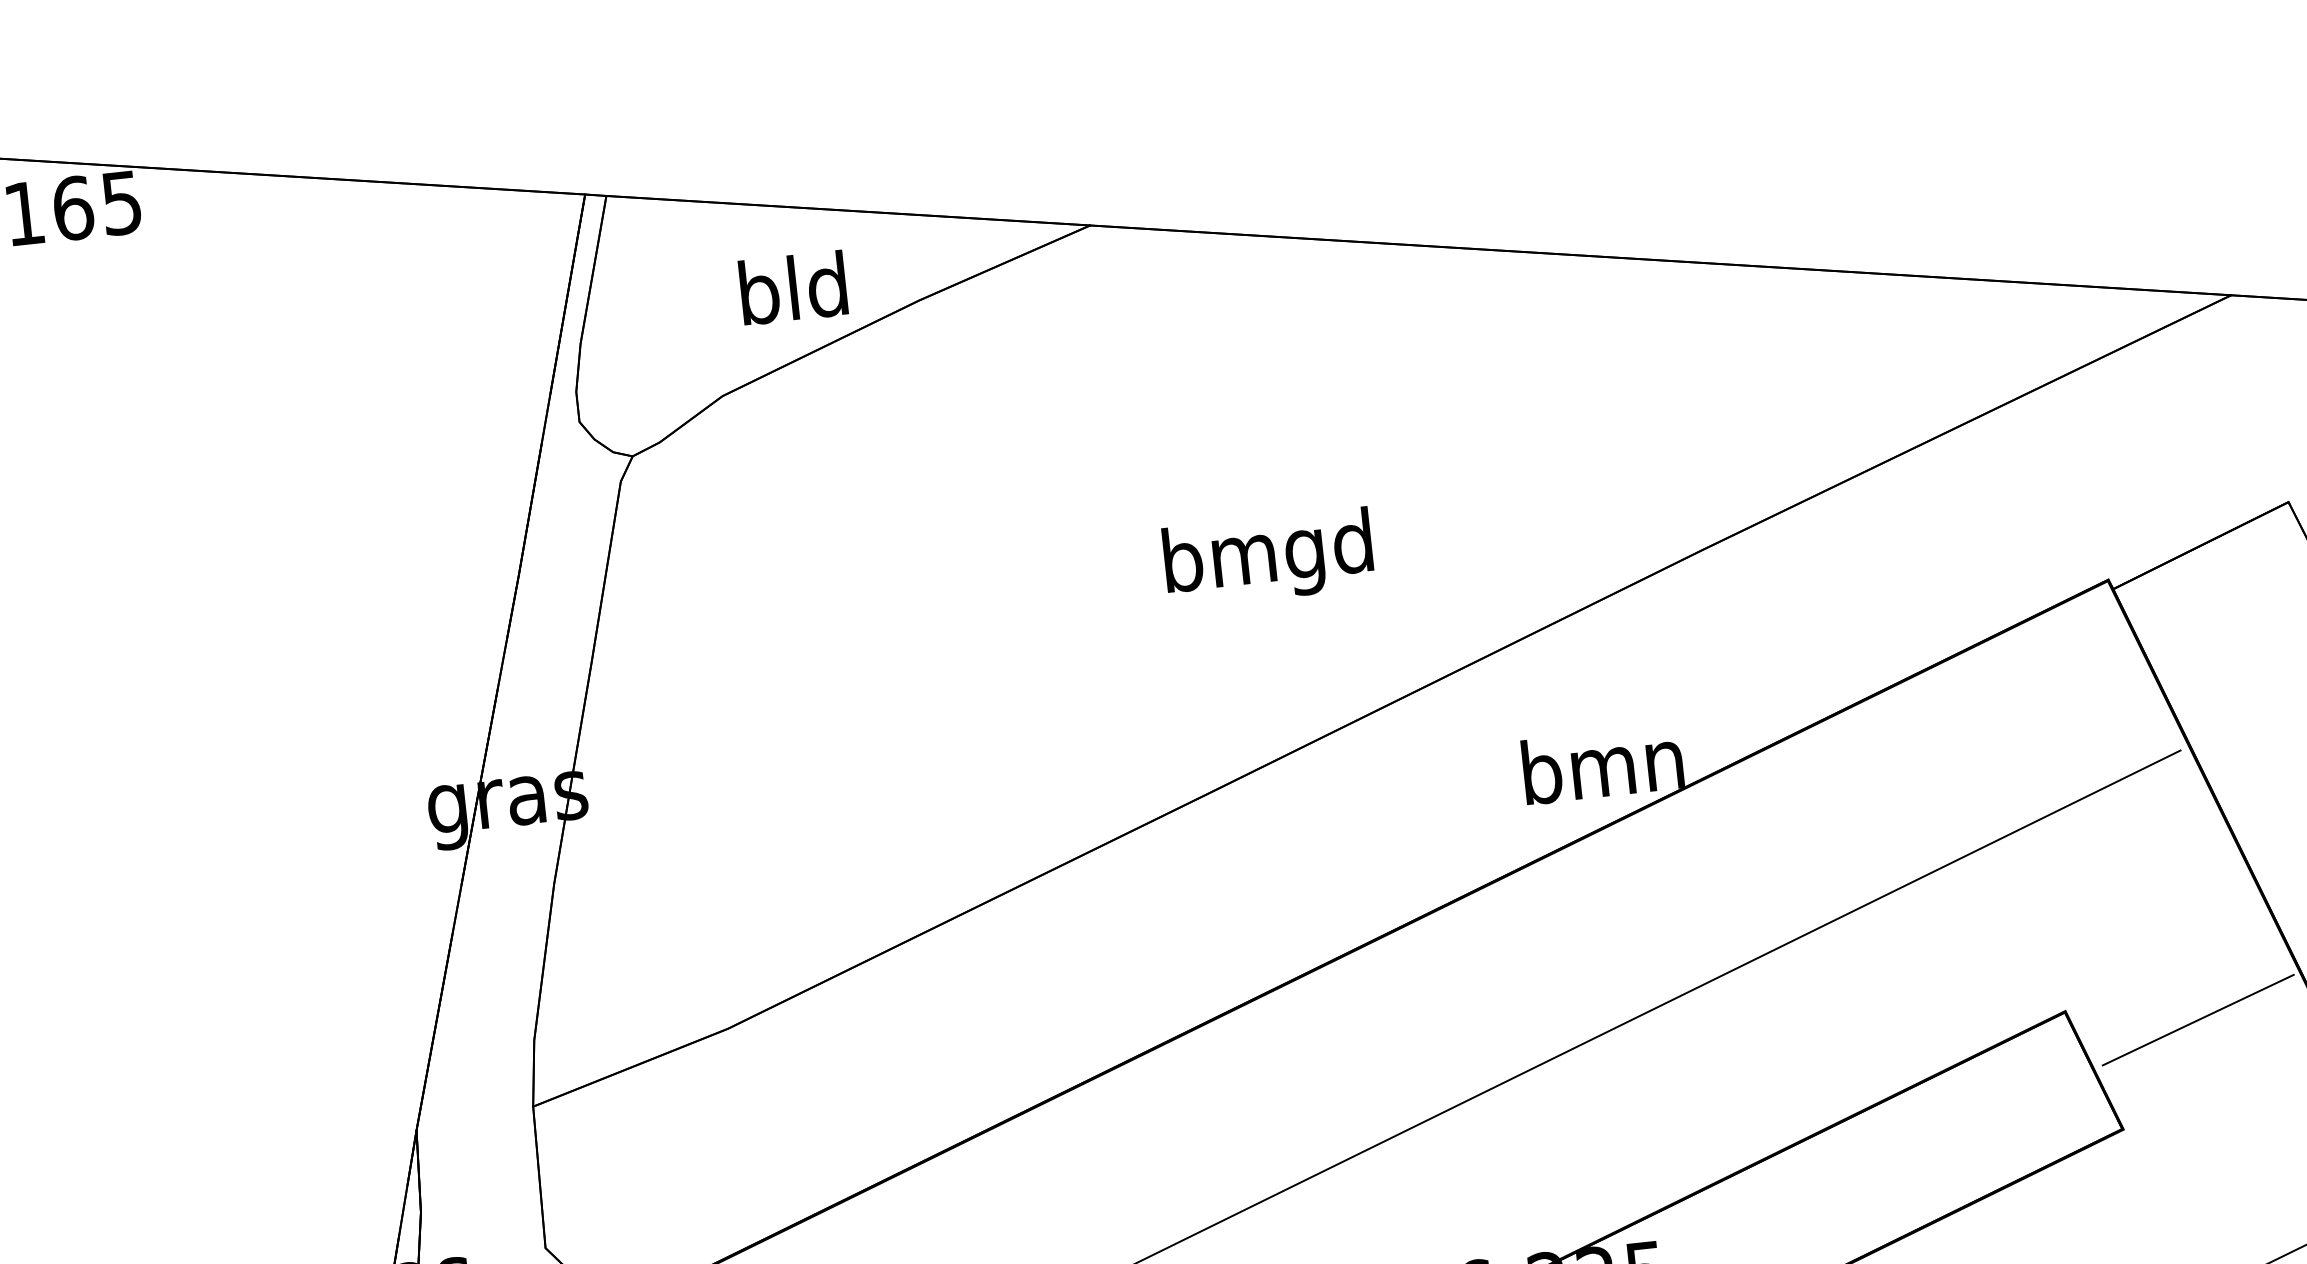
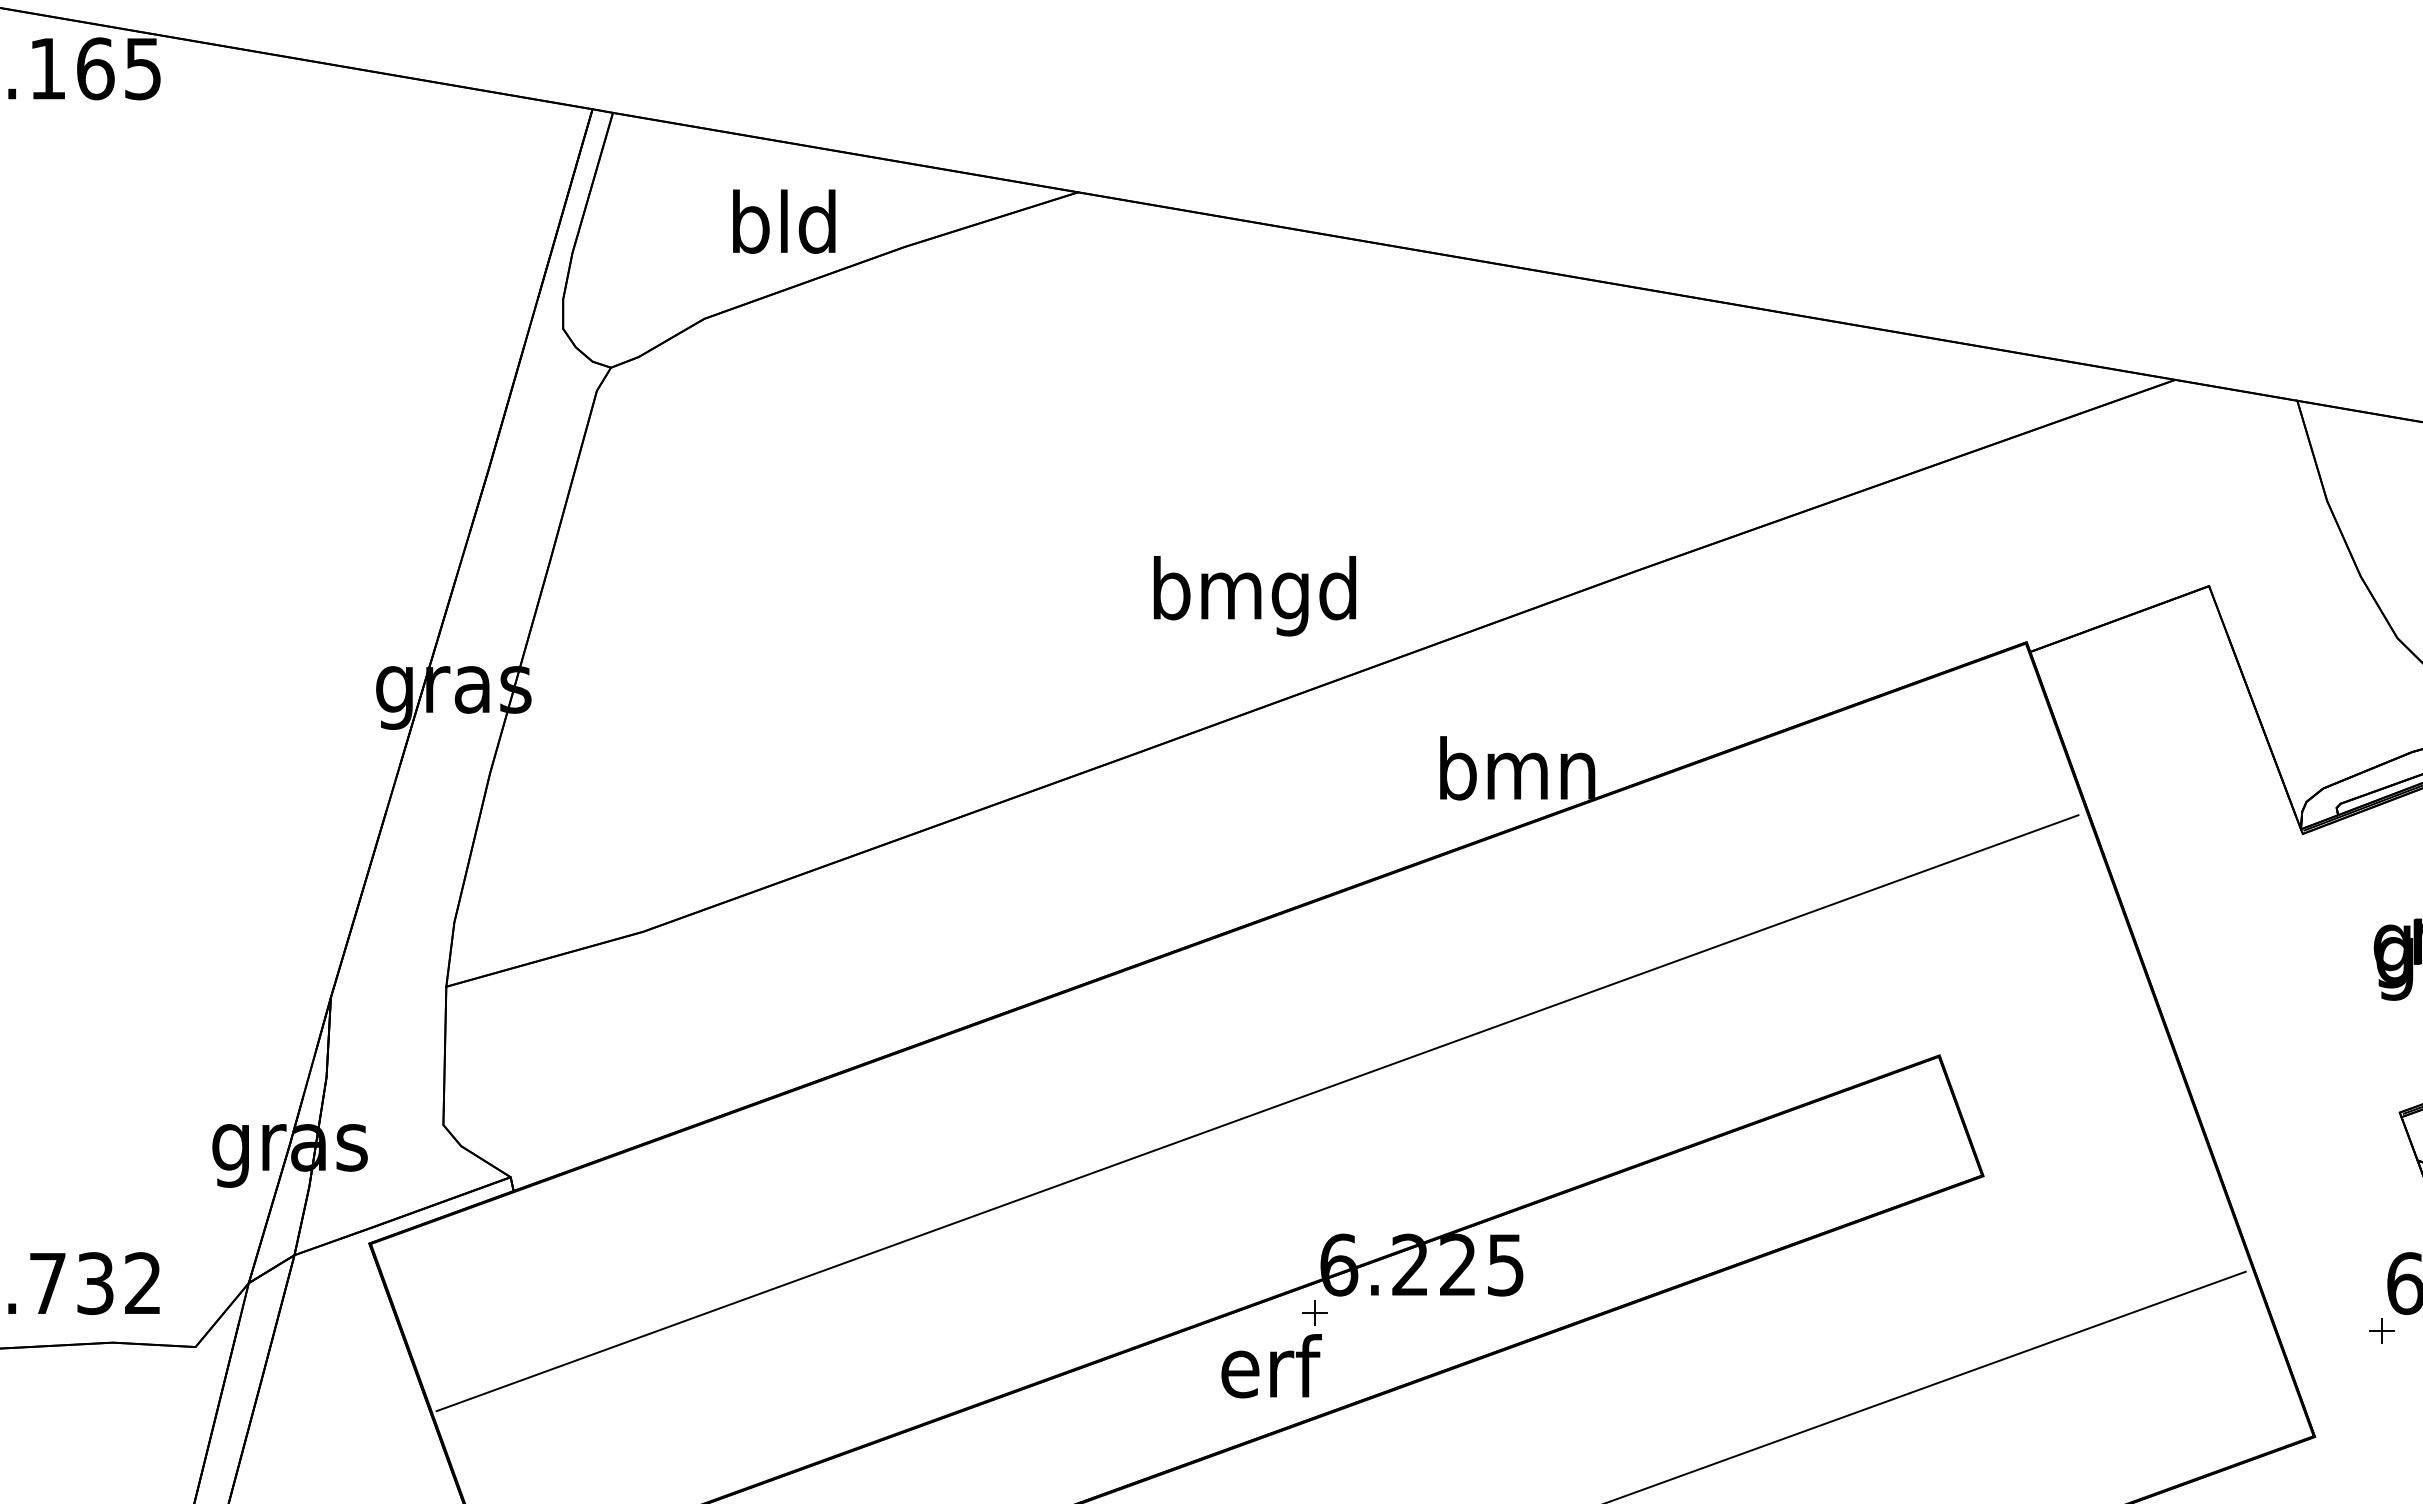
text: (1268, 558) -> (1254, 596), moved
line: (2198, 1019) -> (2067, 1077), removed

